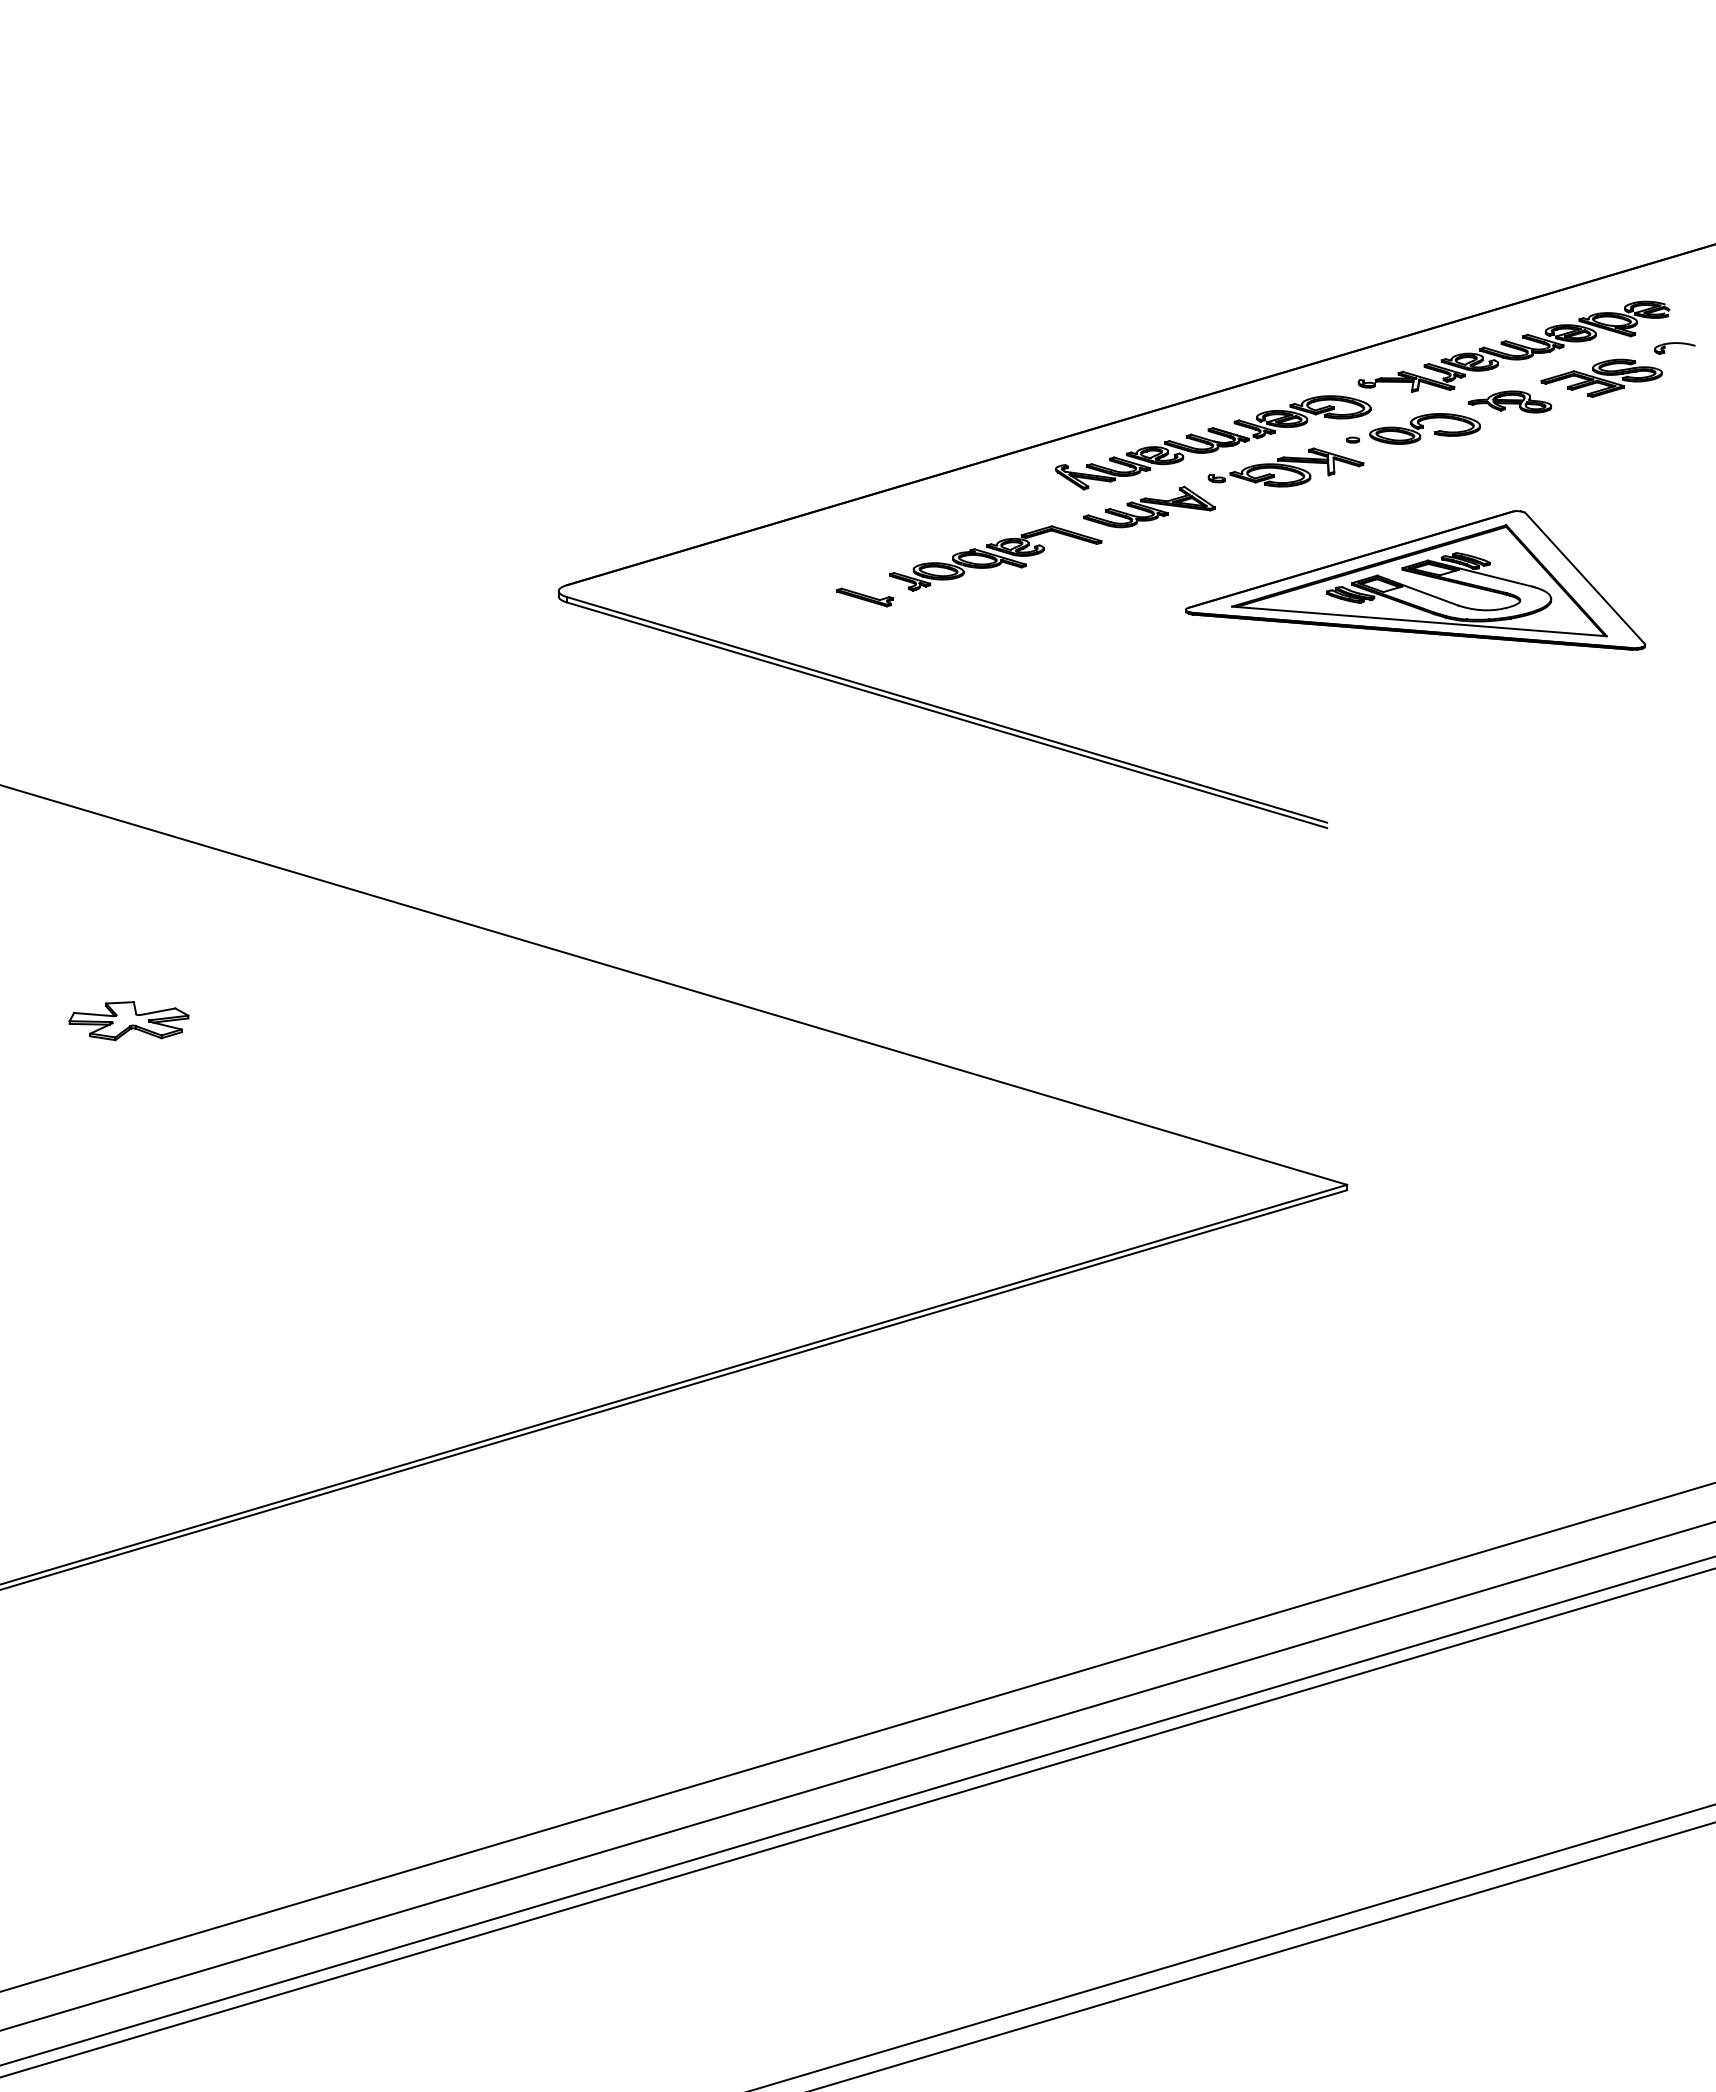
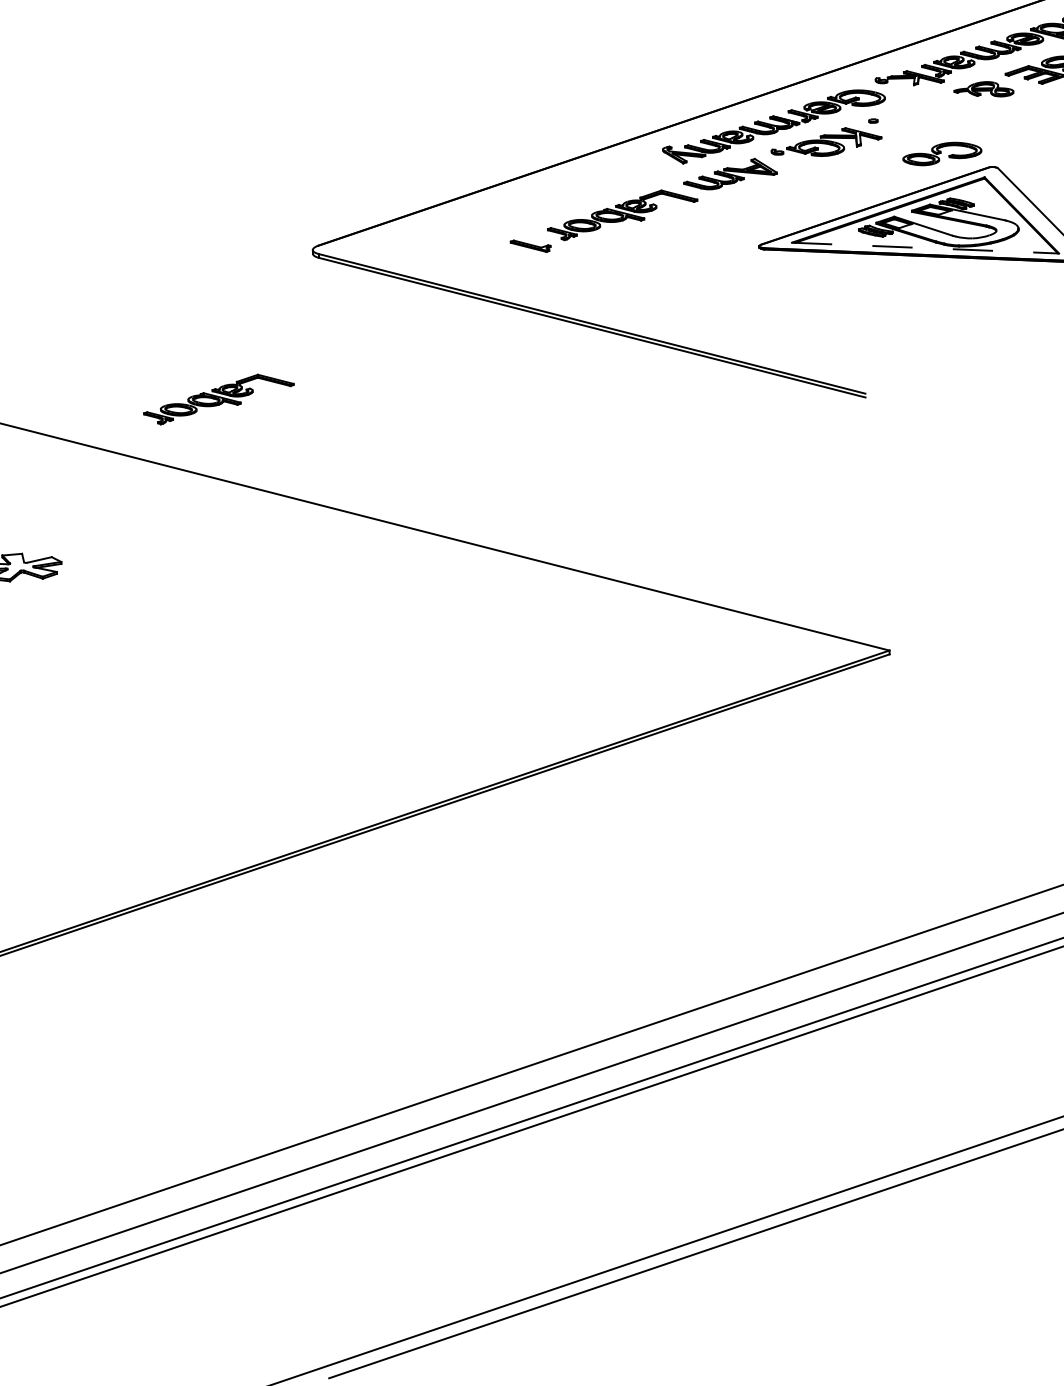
part: (1424, 428) -> (941, 153), moved
line: (1419, 621) -> (925, 248), solid -> dashed
part: (418, 795) -> (218, 399), added

